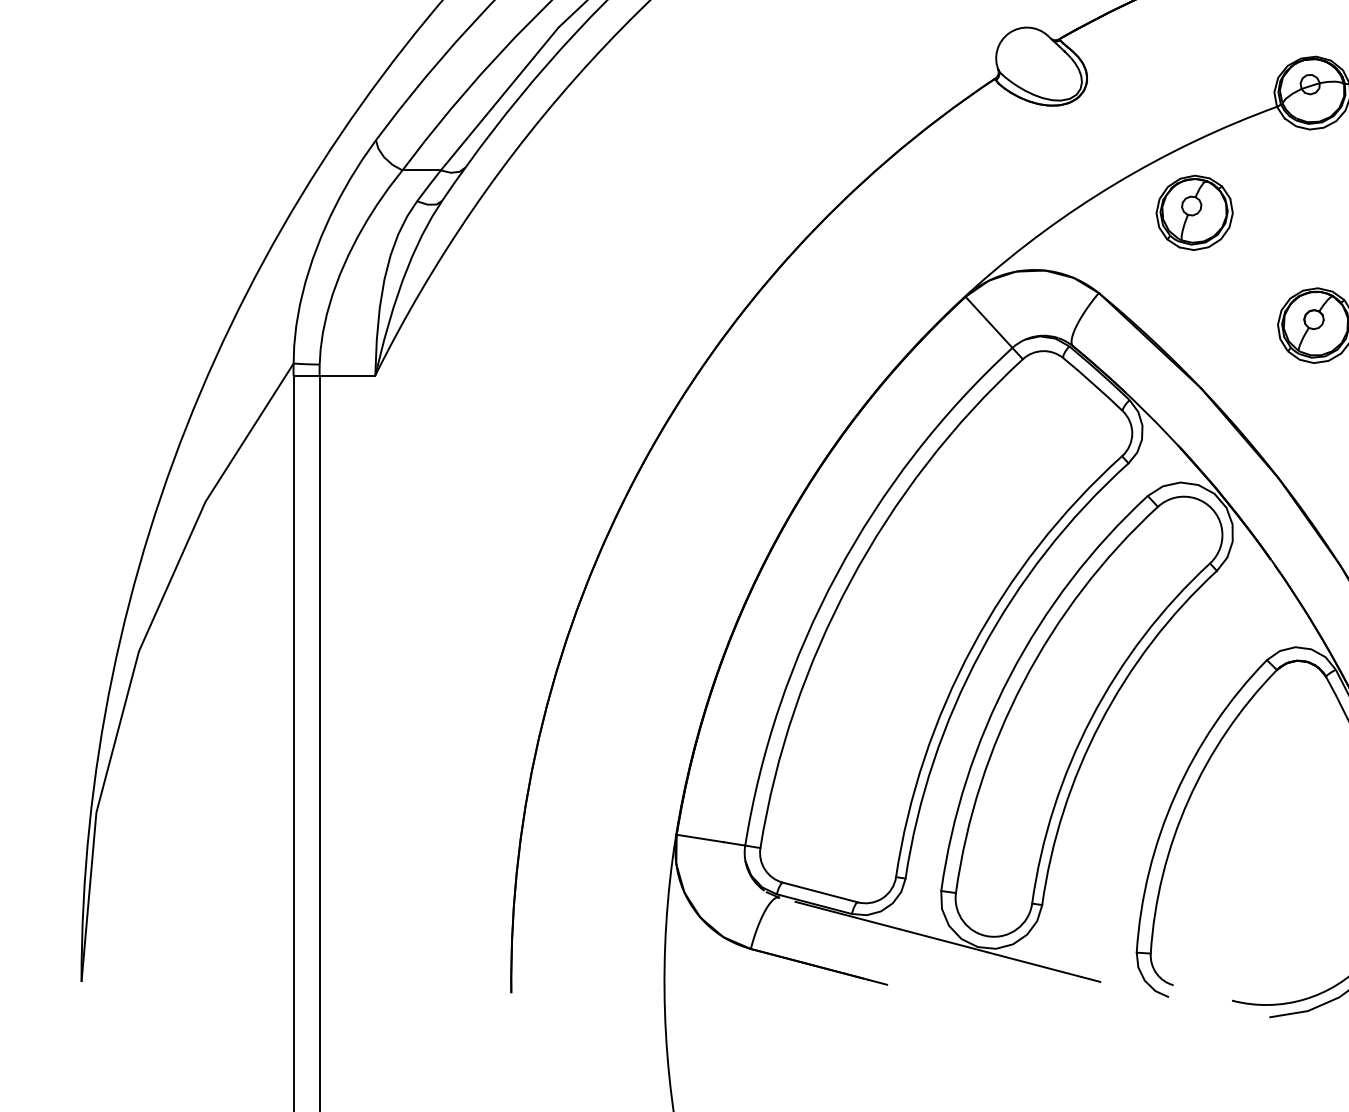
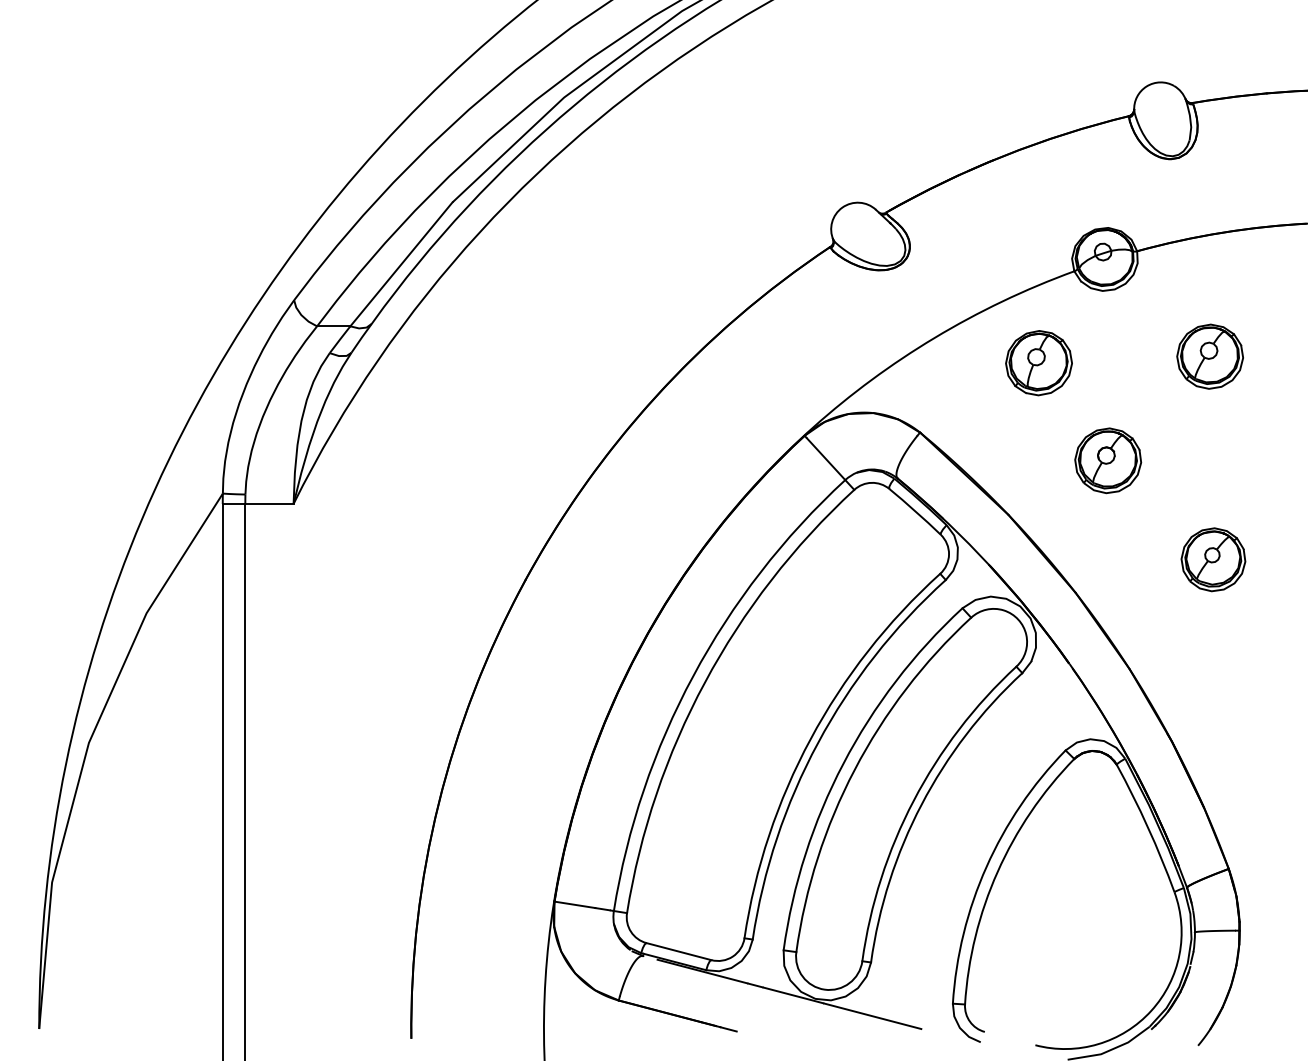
part: (1194, 213) -> (1038, 363), moved

